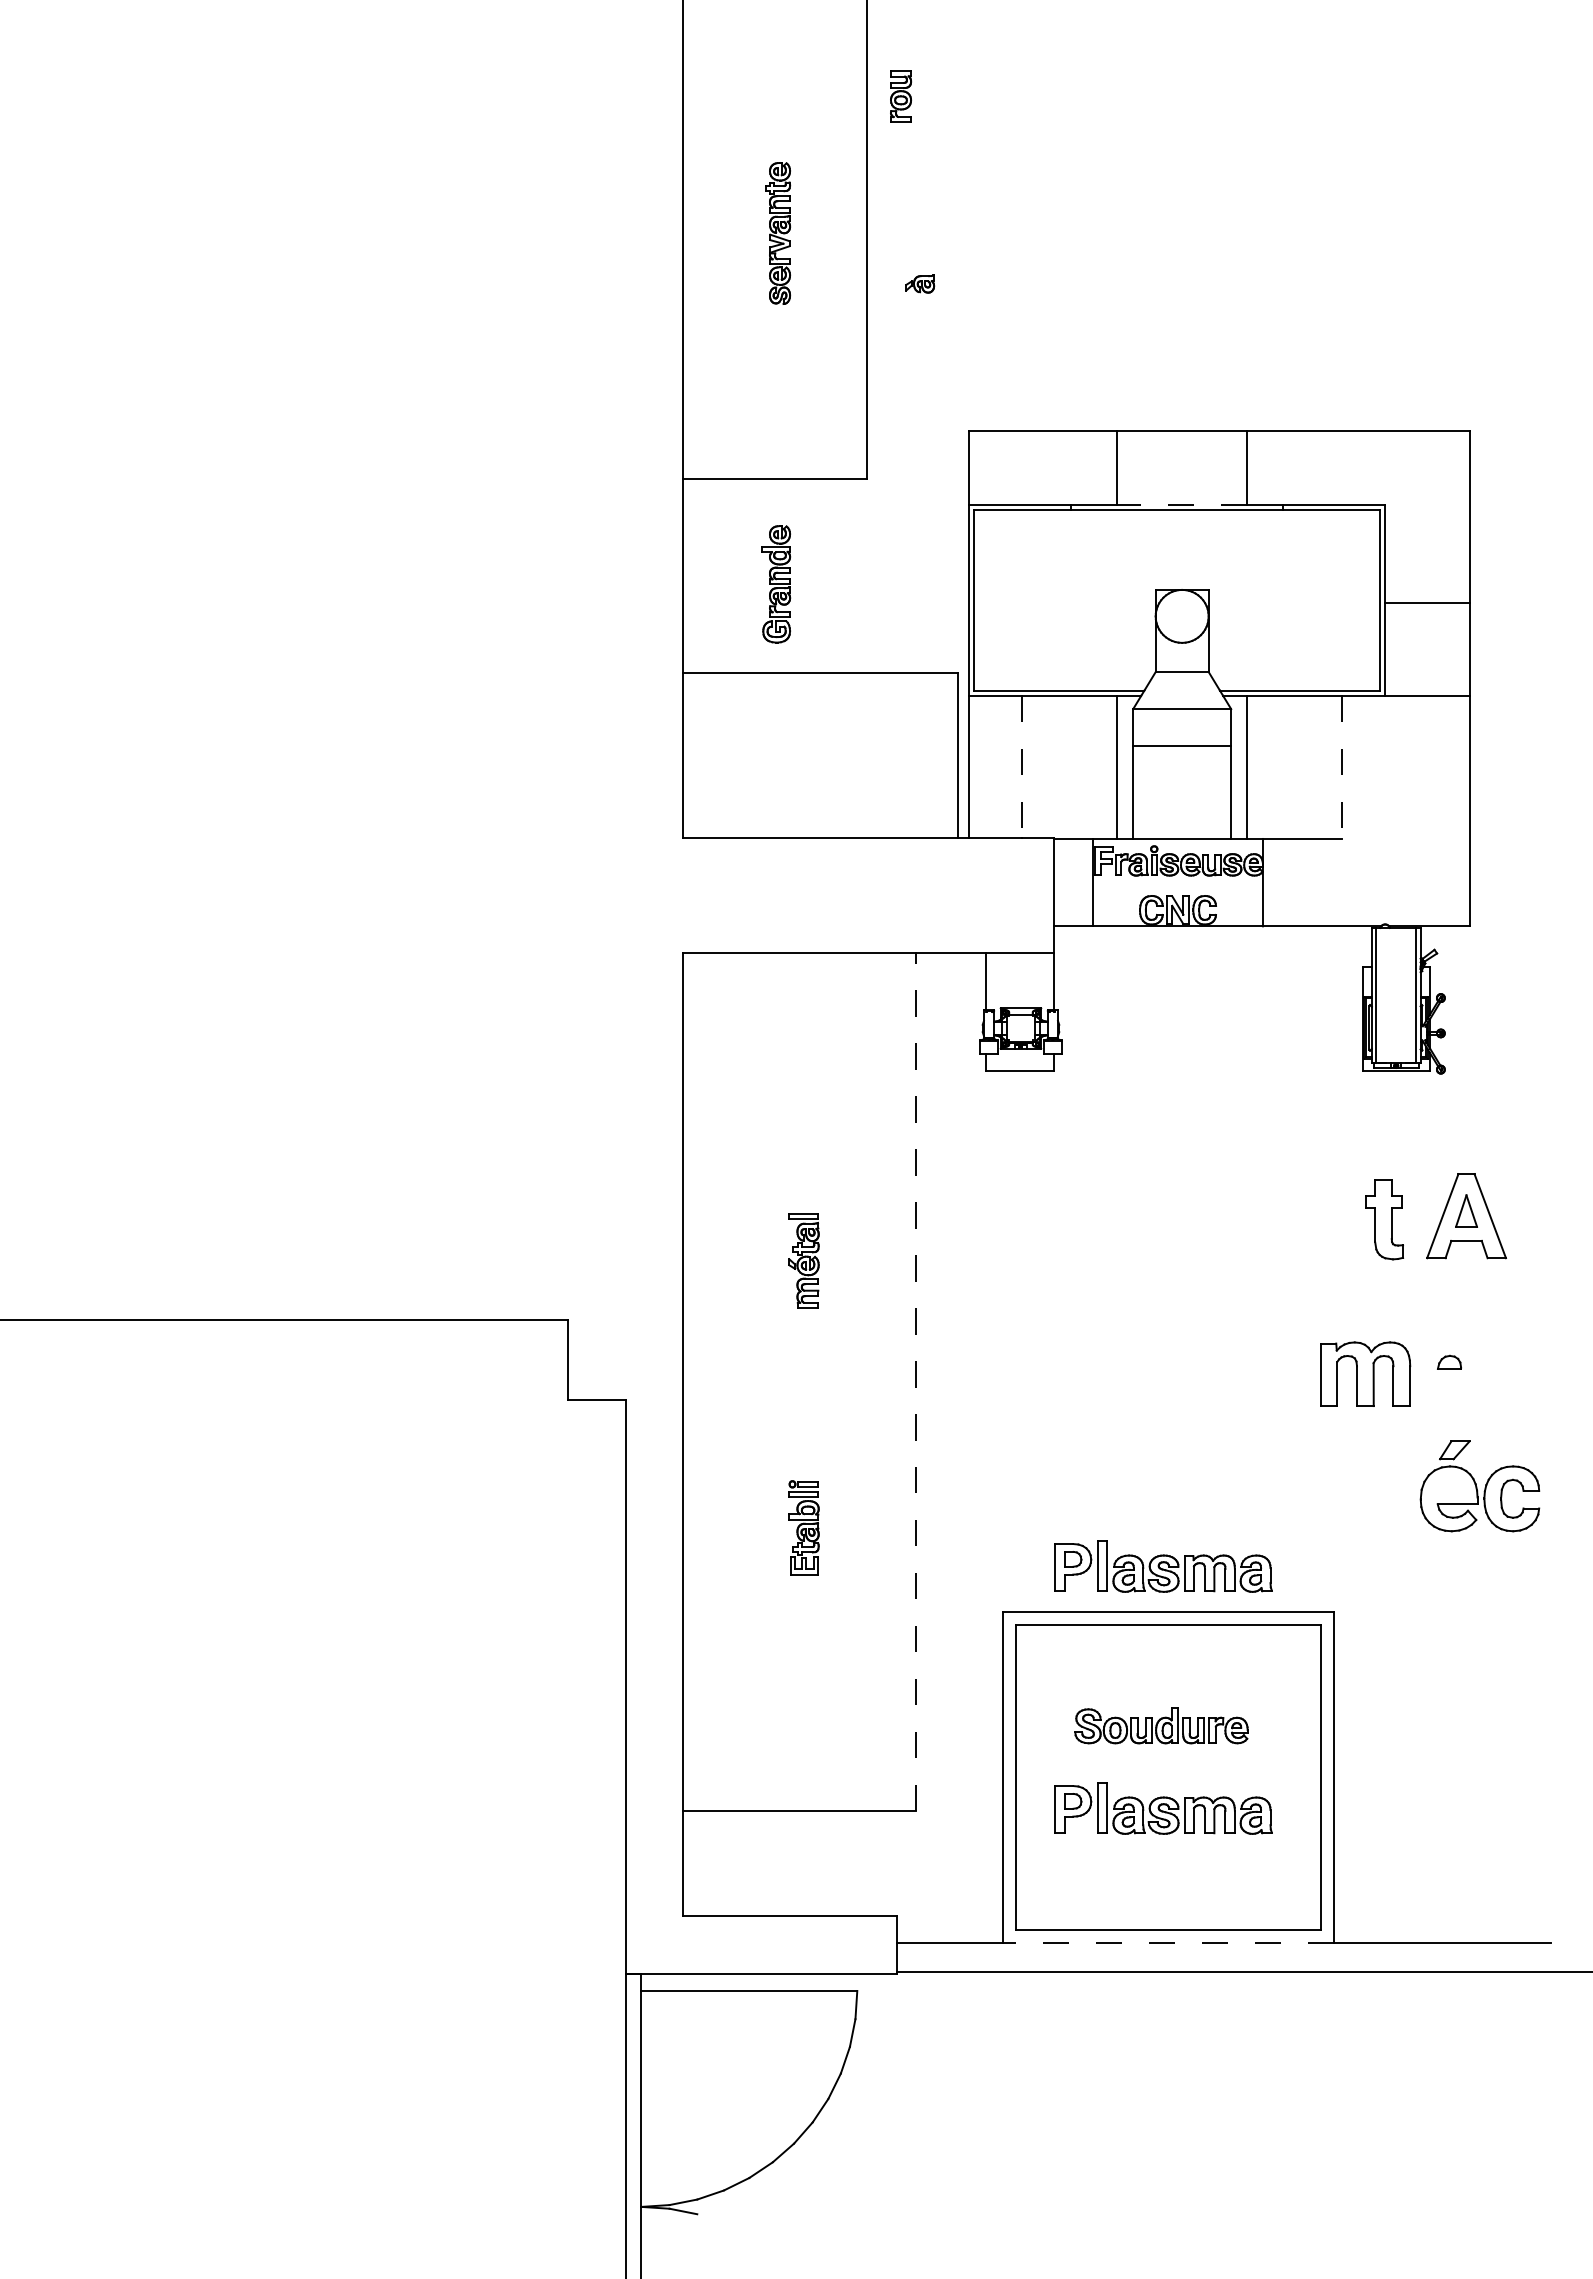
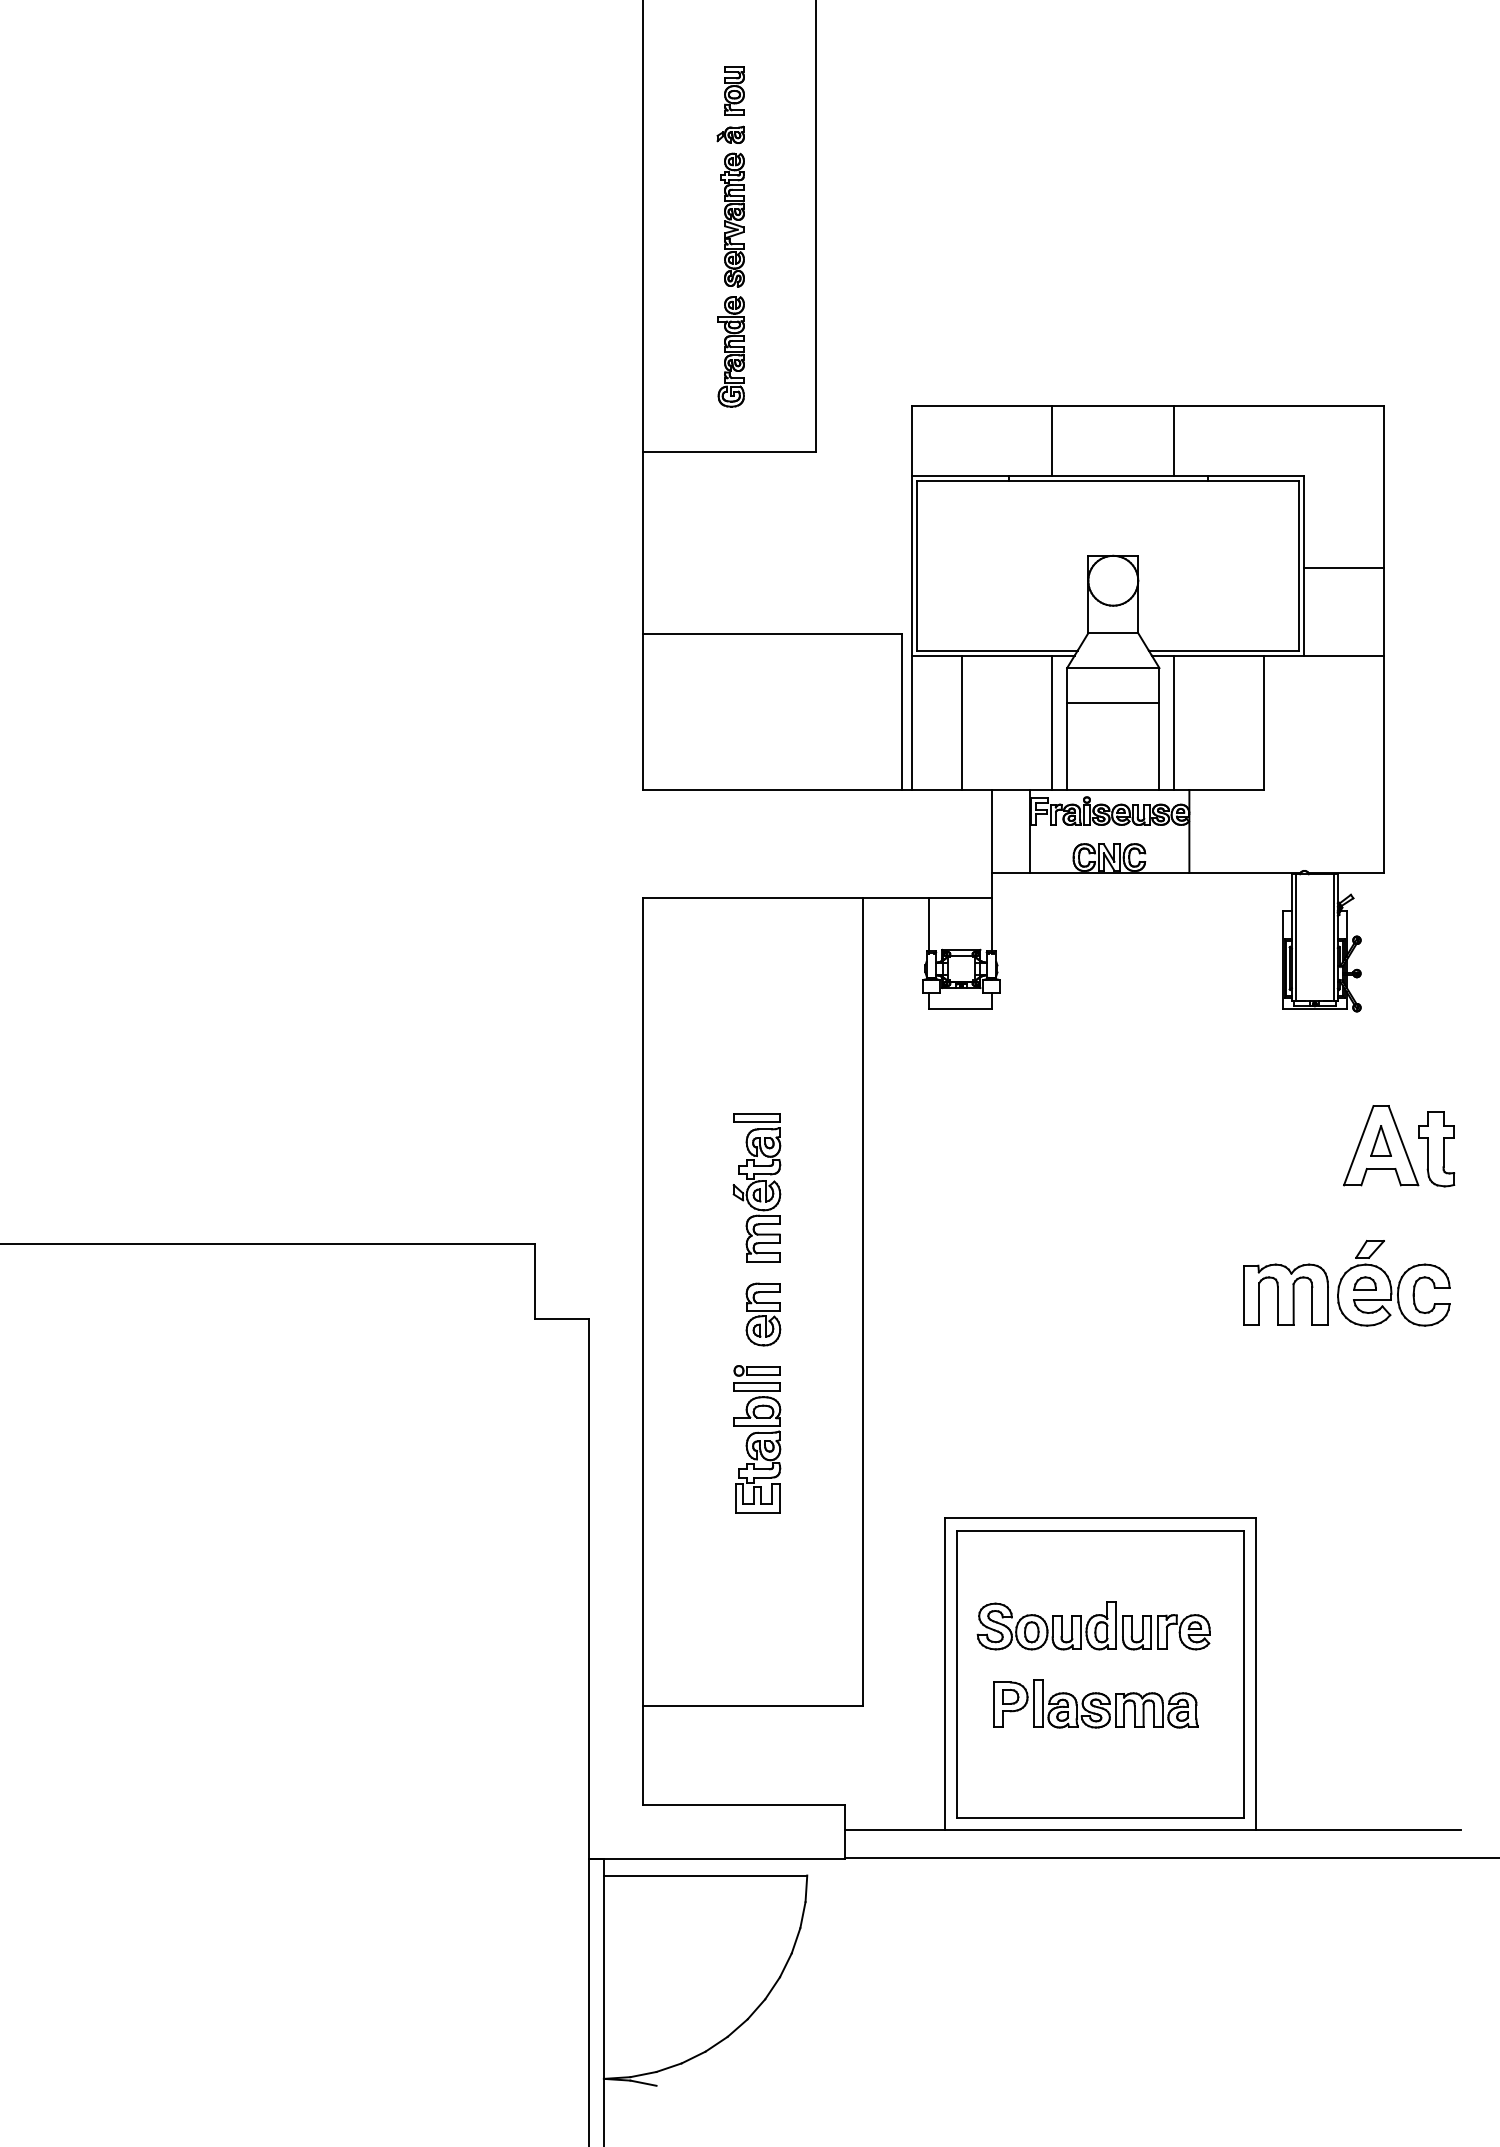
part: (900, 96) -> (733, 91), moved
part: (920, 283) -> (731, 134), moved
line: (1182, 505) -> (1113, 476), dashed -> solid
part: (776, 584) -> (731, 352), moved
line: (1021, 767) -> (961, 723), dashed -> solid
line: (1342, 767) -> (1264, 723), dashed -> solid
part: (1384, 1219) -> (1436, 1148), moved
part: (803, 1260) -> (756, 1187), size x1.67
line: (915, 1381) -> (862, 1301), dashed -> solid
part: (810, 1395) -> (763, 1314), added
part: (1479, 1486) -> (1393, 1283), moved
part: (803, 1527) -> (756, 1438), size x1.67
part: (1163, 1566) -> (1095, 1475), removed
part: (1161, 1725) -> (1093, 1625), size x1.43
line: (1168, 1943) -> (1100, 1830), dashed -> solid

